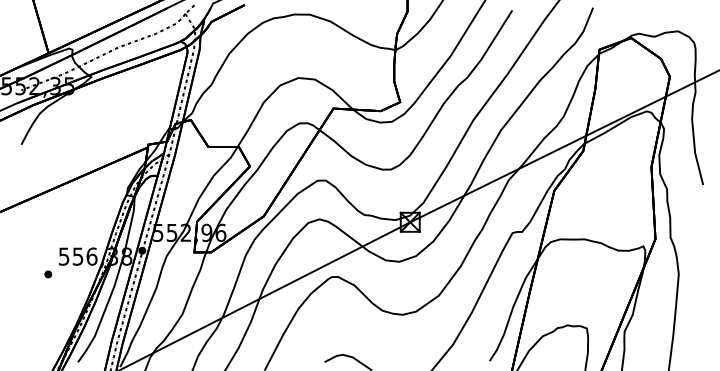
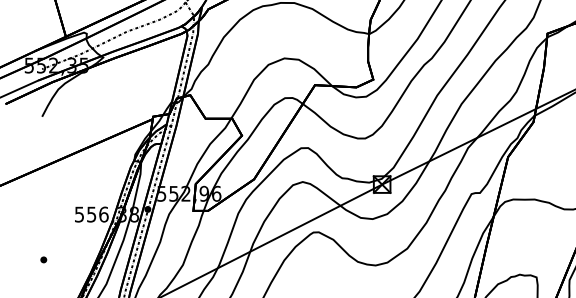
part: (48, 274) -> (43, 259), moved

